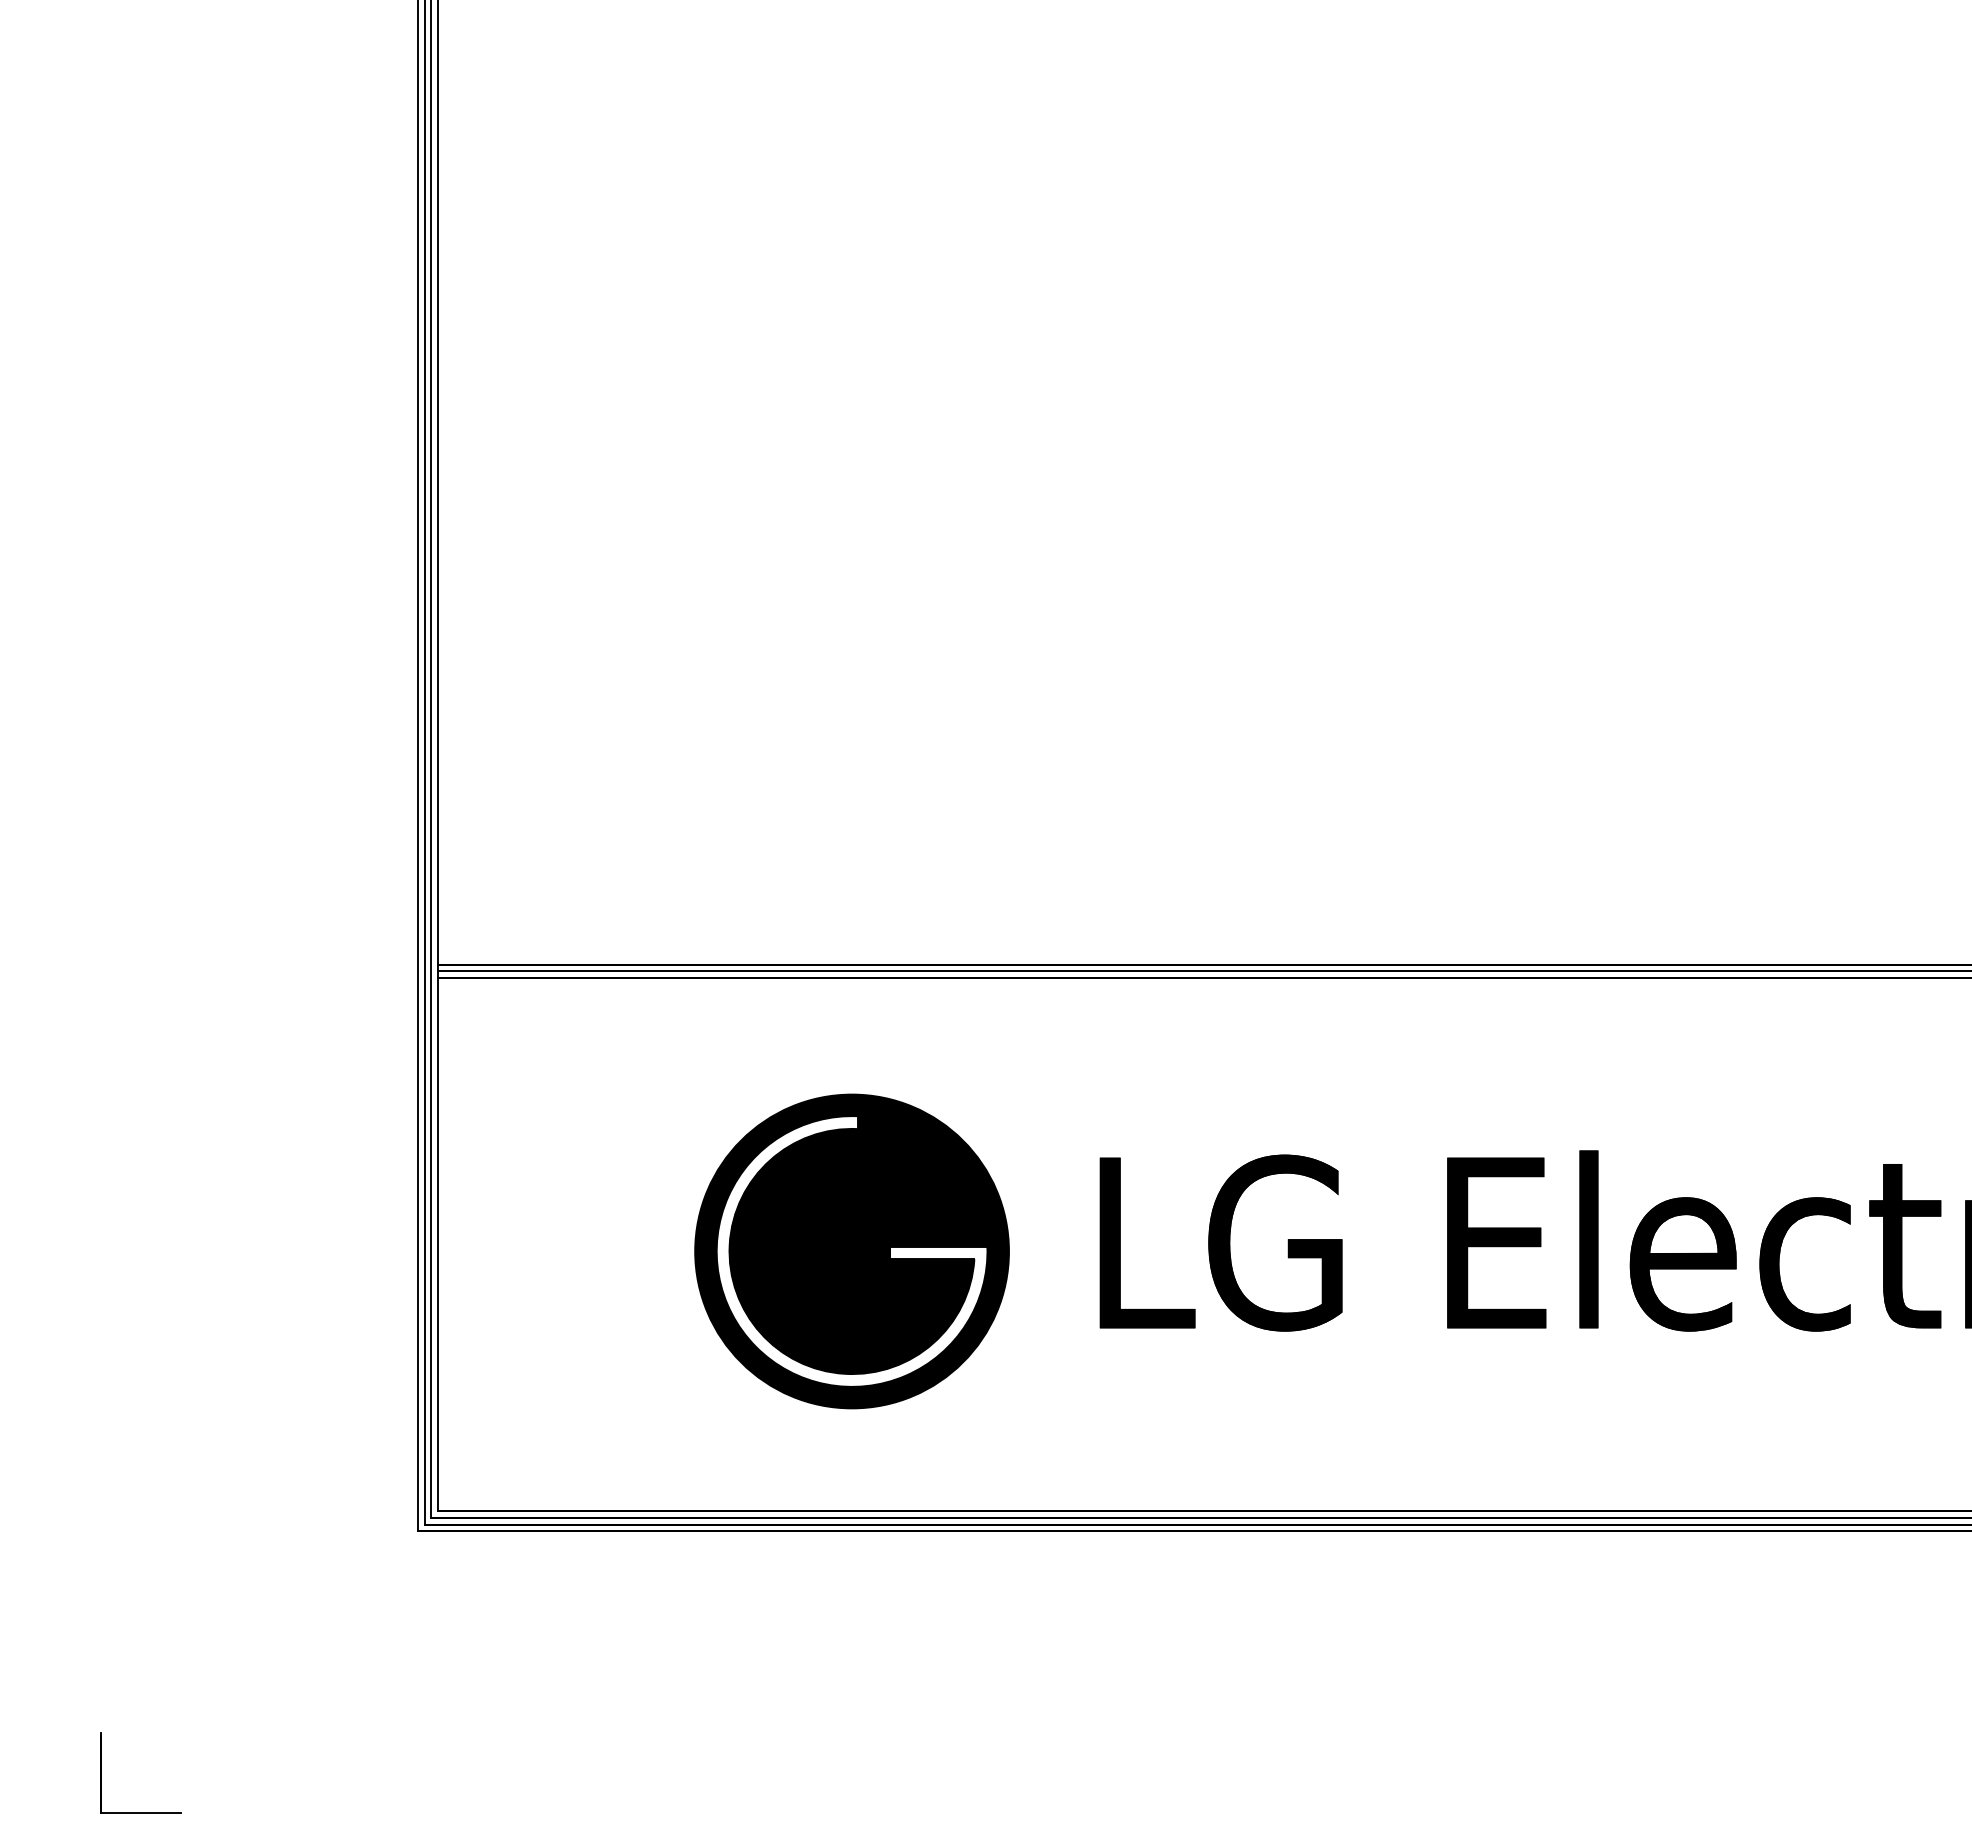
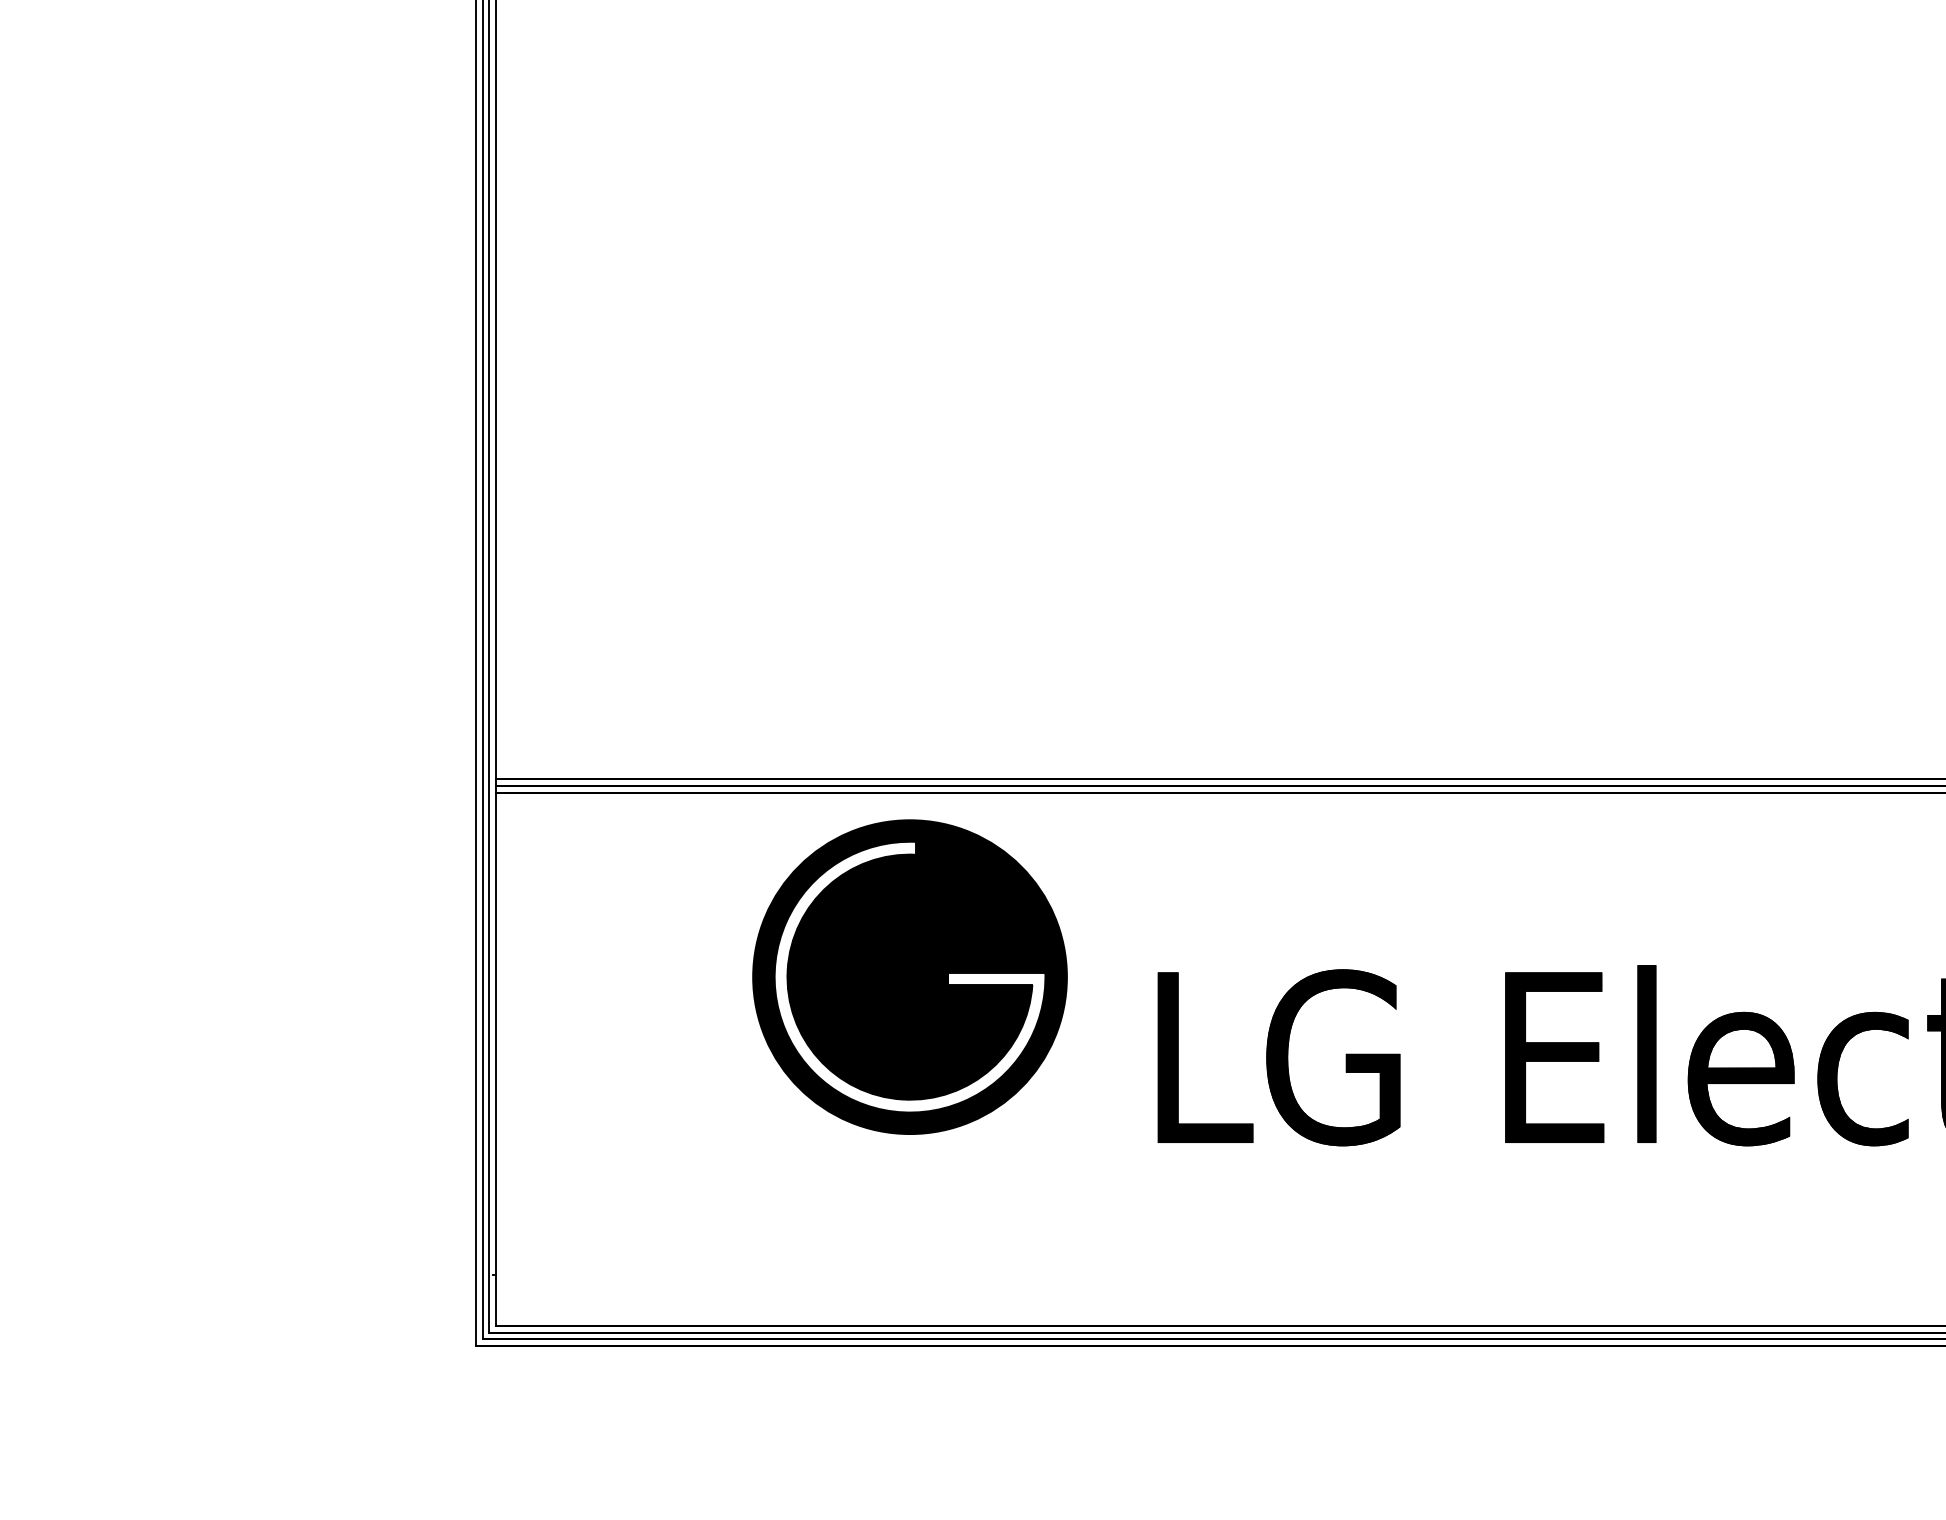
part: (851, 1251) -> (909, 977), moved

